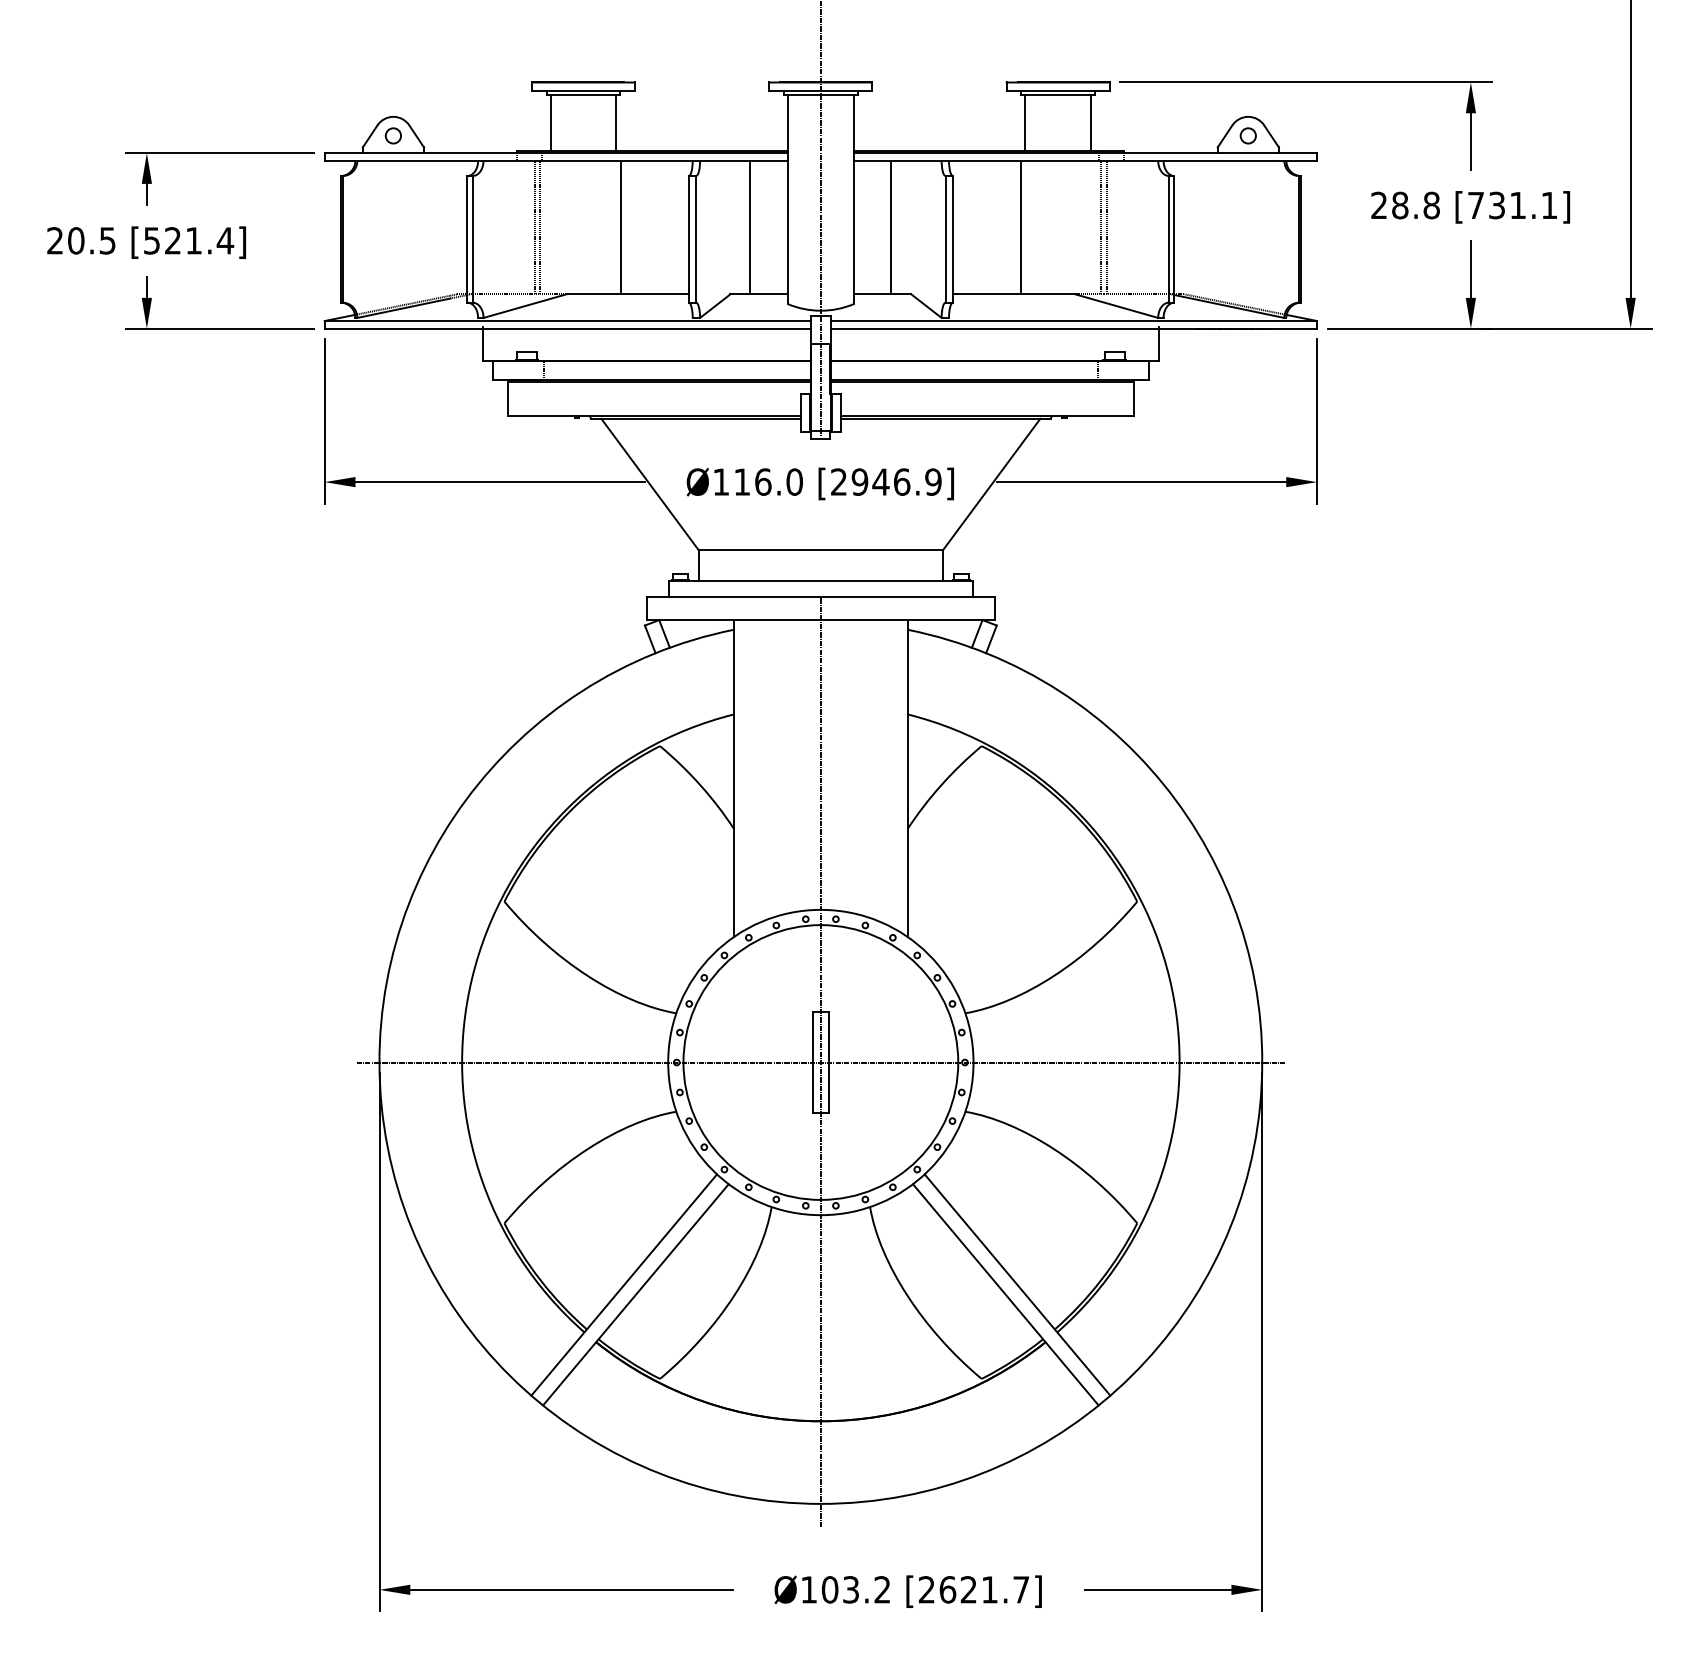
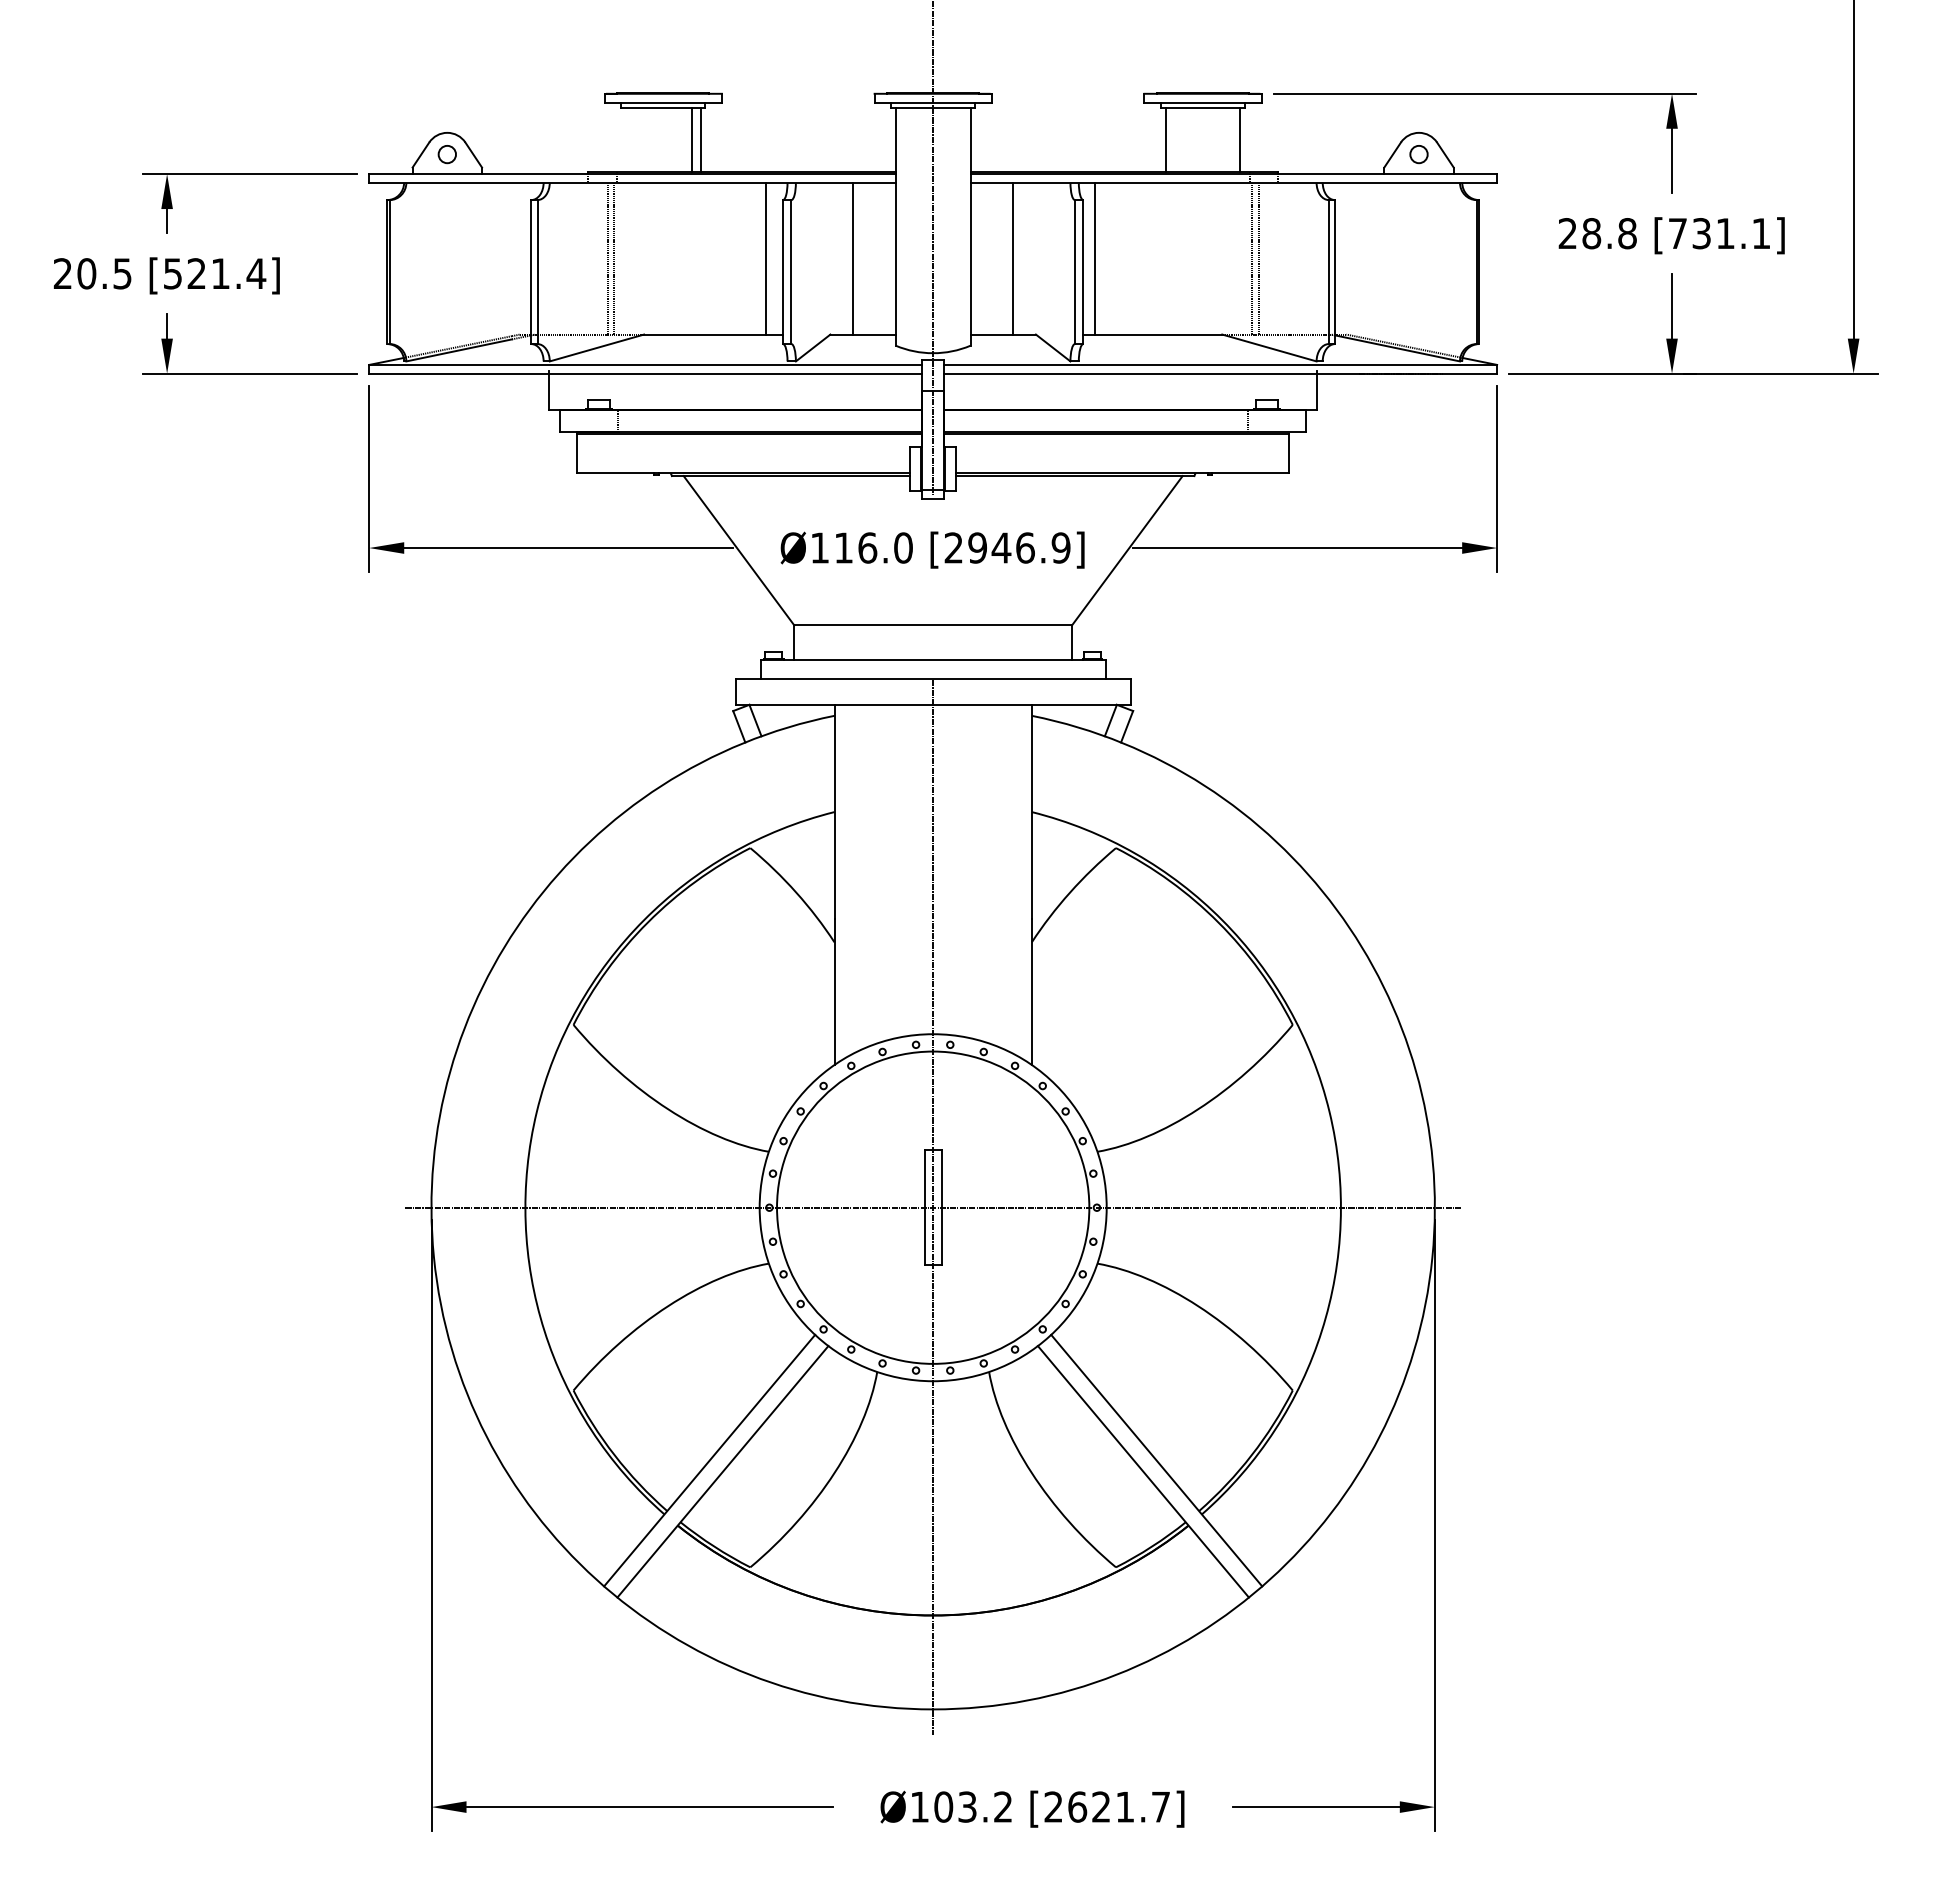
line: (550, 122) -> (691, 139), moved
line: (621, 227) -> (766, 258), moved
line: (1020, 227) -> (1095, 258), moved

